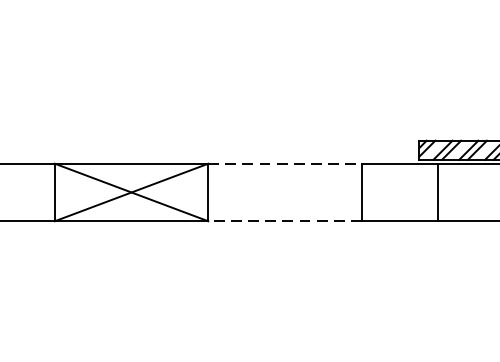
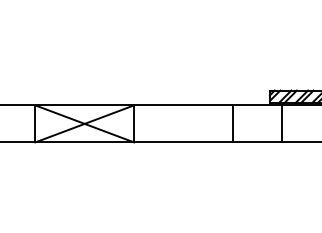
line: (286, 163) -> (184, 105), dashed -> solid
line: (284, 221) -> (183, 142), dashed -> solid

